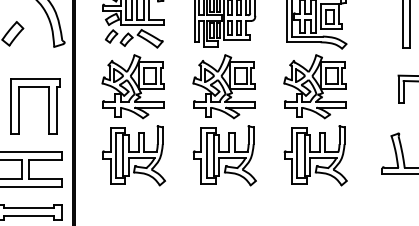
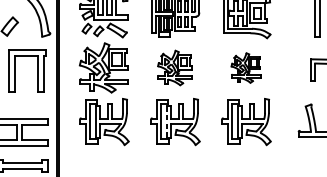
part: (223, 86) -> (174, 67), size x0.7
part: (314, 86) -> (245, 67), size x0.6
part: (48, 106) -> (37, 70), moved
line: (214, 155) -> (167, 121), solid -> dashed

